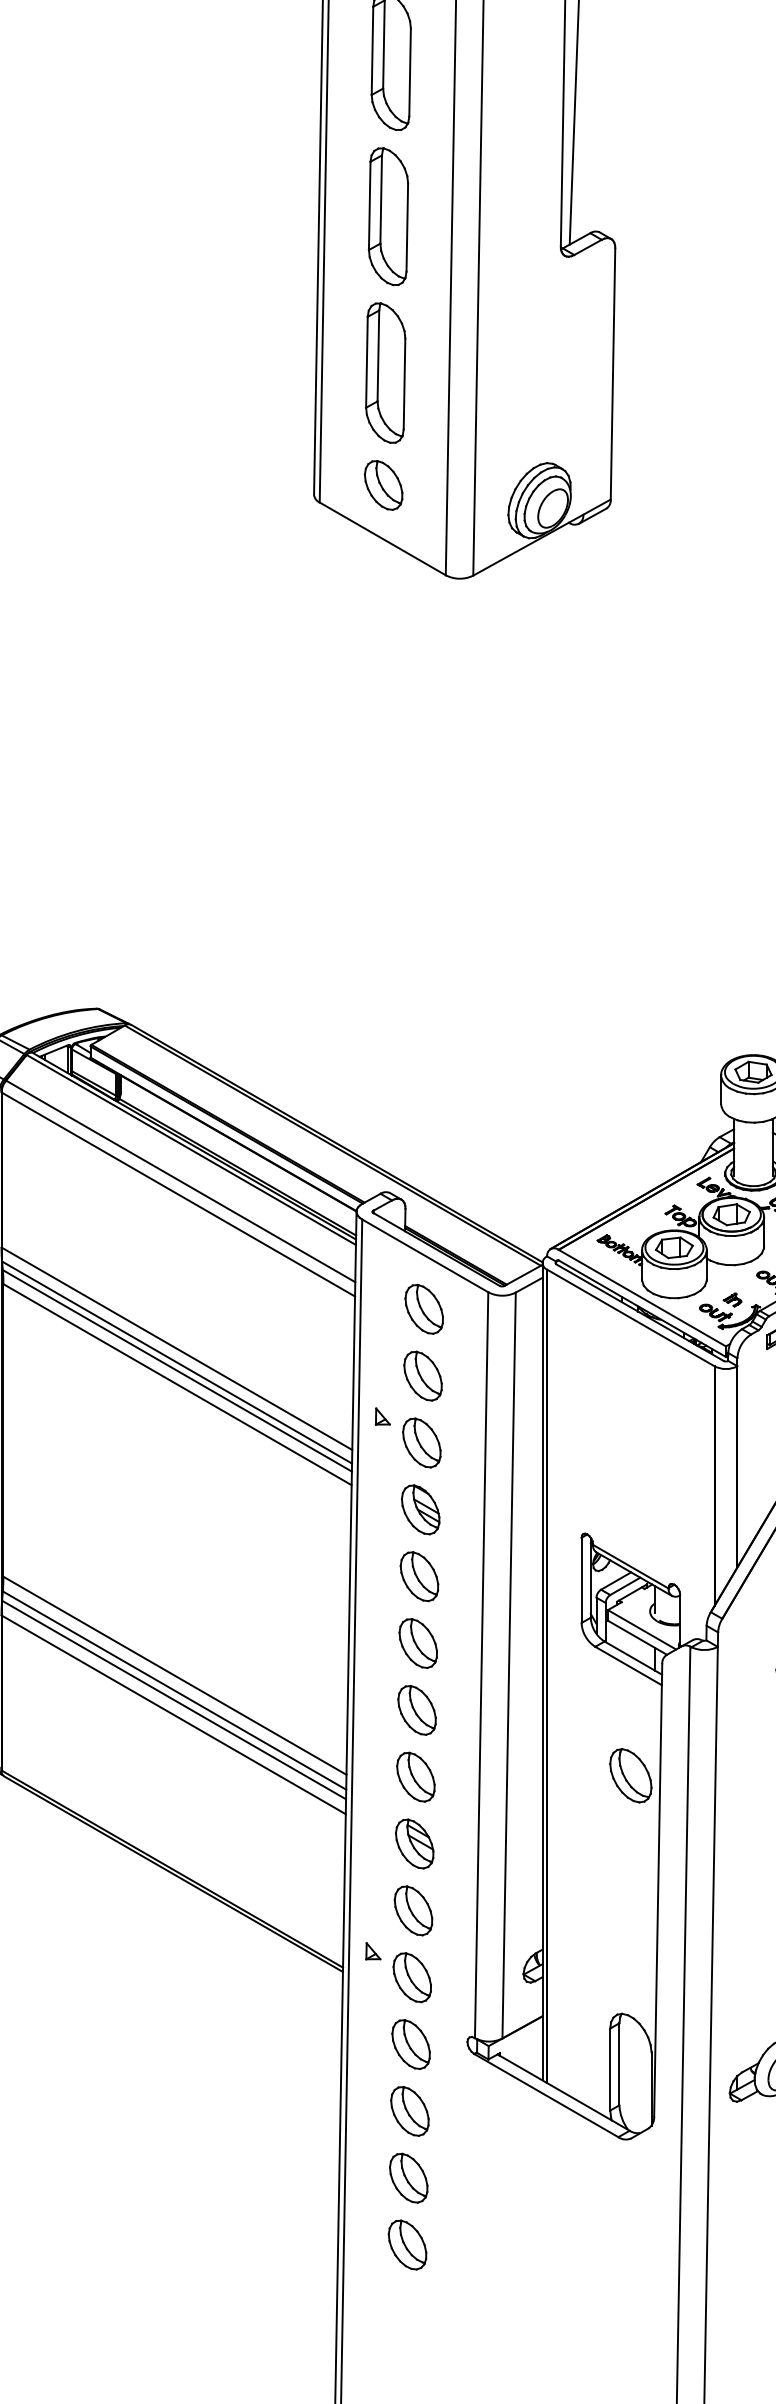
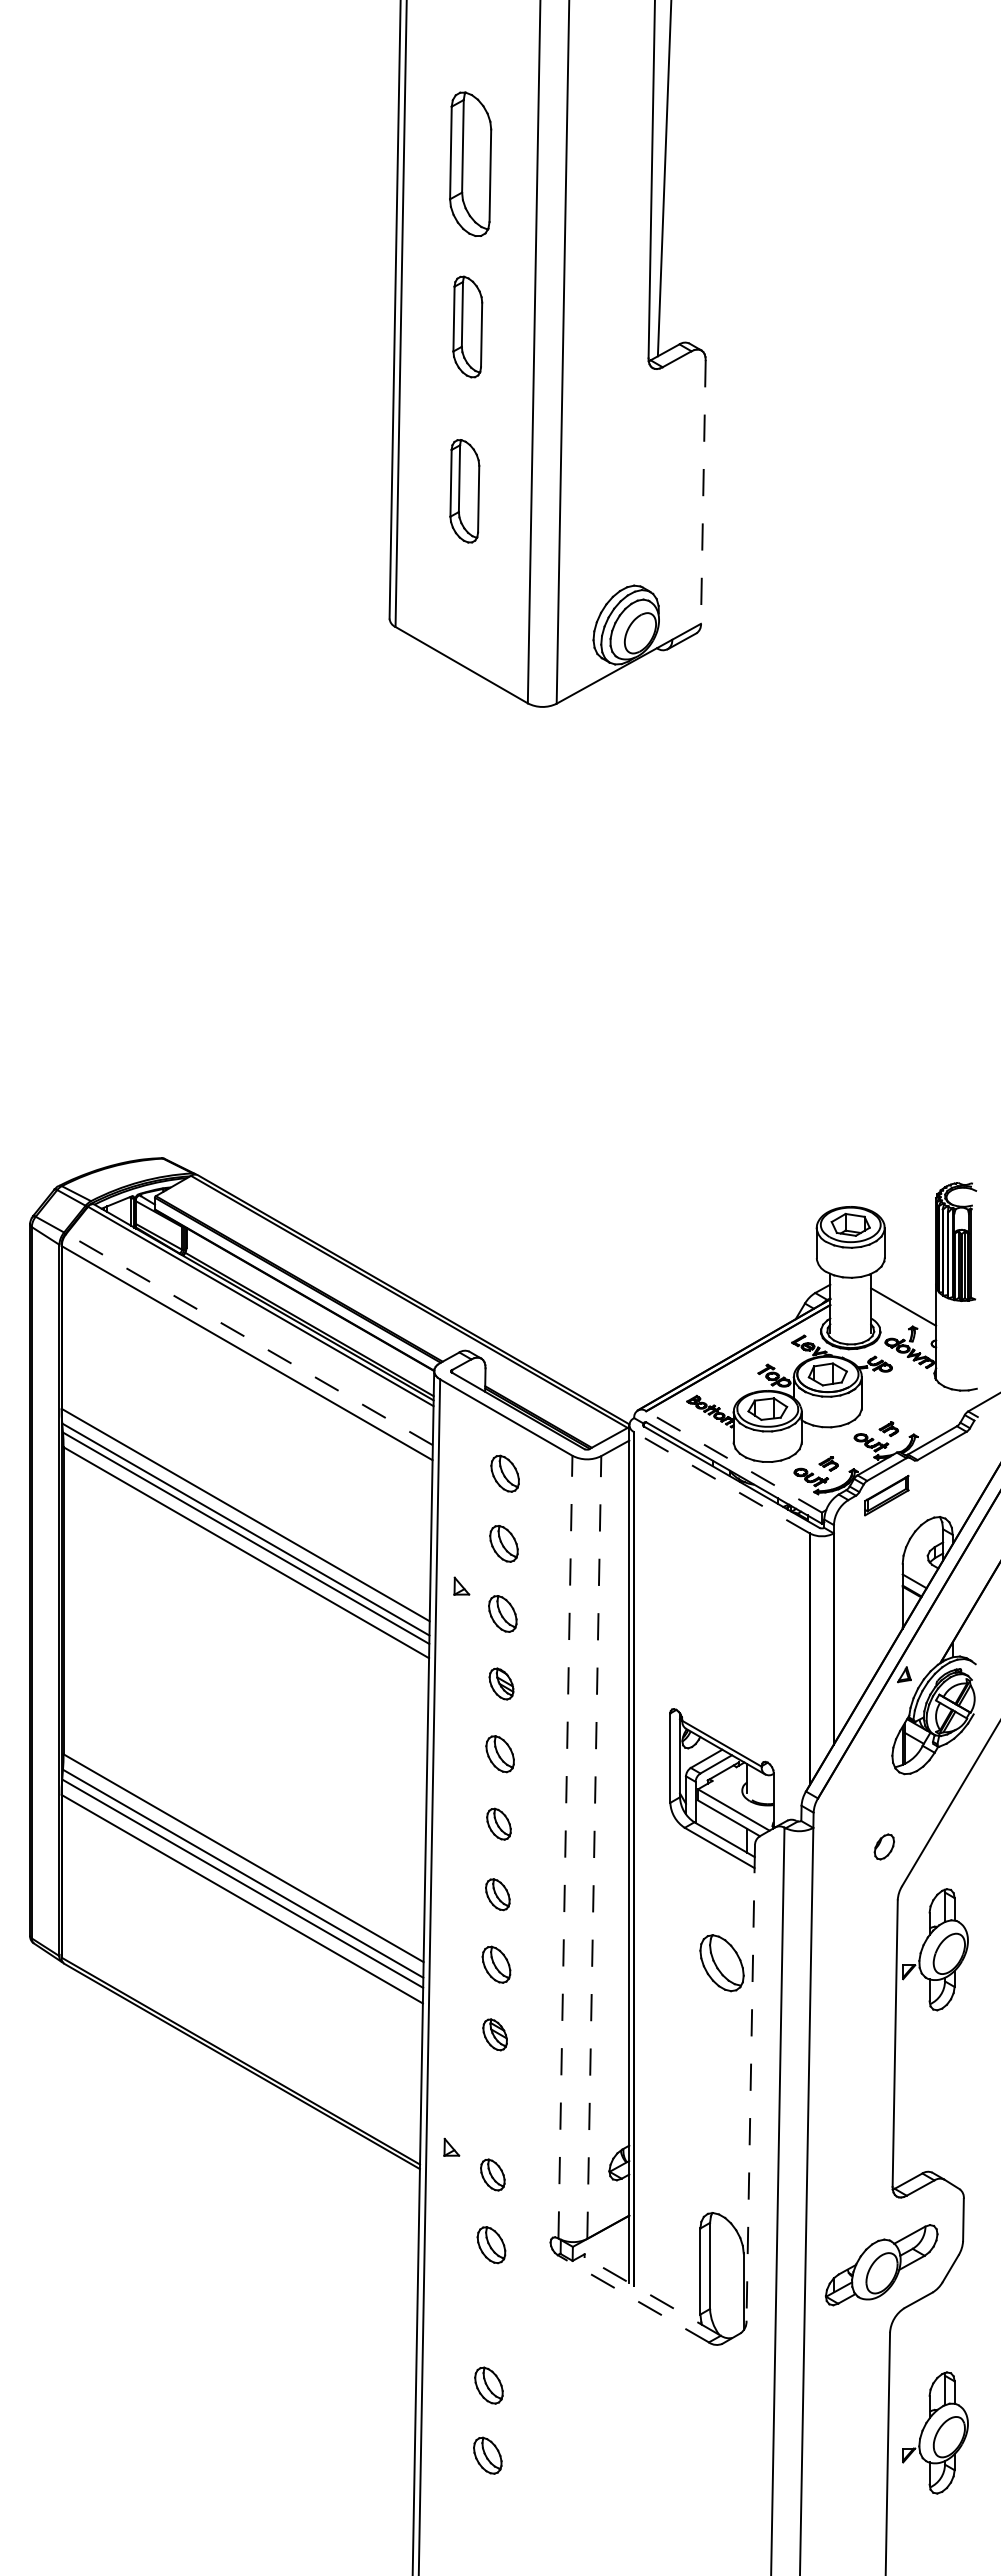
part: (388, 216) -> (467, 326), size x0.7
part: (385, 373) -> (464, 491), size x0.7
line: (613, 374) -> (703, 492), solid -> dashed
part: (383, 484) -> (462, 608), removed
line: (180, 1181) -> (249, 1339), solid -> dashed
line: (641, 1297) -> (733, 1461), solid -> dashed
part: (423, 1309) -> (504, 1473), size x0.7
line: (630, 1317) -> (721, 1482), solid -> dashed
part: (422, 1375) -> (503, 1543), size x0.7
part: (421, 1442) -> (502, 1613), size x0.7
part: (420, 1509) -> (501, 1683), size x0.6
part: (418, 1575) -> (499, 1753), size x0.7
part: (417, 1642) -> (498, 1823), size x0.6
line: (481, 1664) -> (565, 1846), solid -> dashed
line: (509, 1665) -> (594, 1847), solid -> dashed
part: (416, 1710) -> (497, 1894), size x0.6
part: (415, 1777) -> (496, 1964), size x0.7
part: (414, 1843) -> (494, 2034), size x0.6
line: (657, 1890) -> (750, 2083), solid -> dashed
part: (413, 1910) -> (493, 2104), removed
part: (412, 1977) -> (492, 2174), size x0.6
part: (411, 2043) -> (491, 2244), size x0.7
line: (563, 2092) -> (651, 2295), solid -> dashed
line: (545, 2095) -> (632, 2298), solid -> dashed
part: (409, 2110) -> (489, 2314), removed
part: (408, 2178) -> (488, 2385), size x0.7
part: (407, 2244) -> (487, 2455), size x0.7

